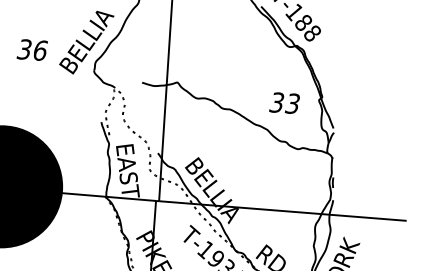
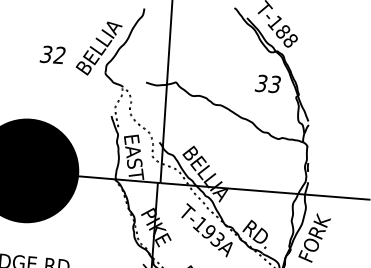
text: (40, 50) -> (59, 55), 36 -> 32
text: (284, 102) -> (267, 83), moved

